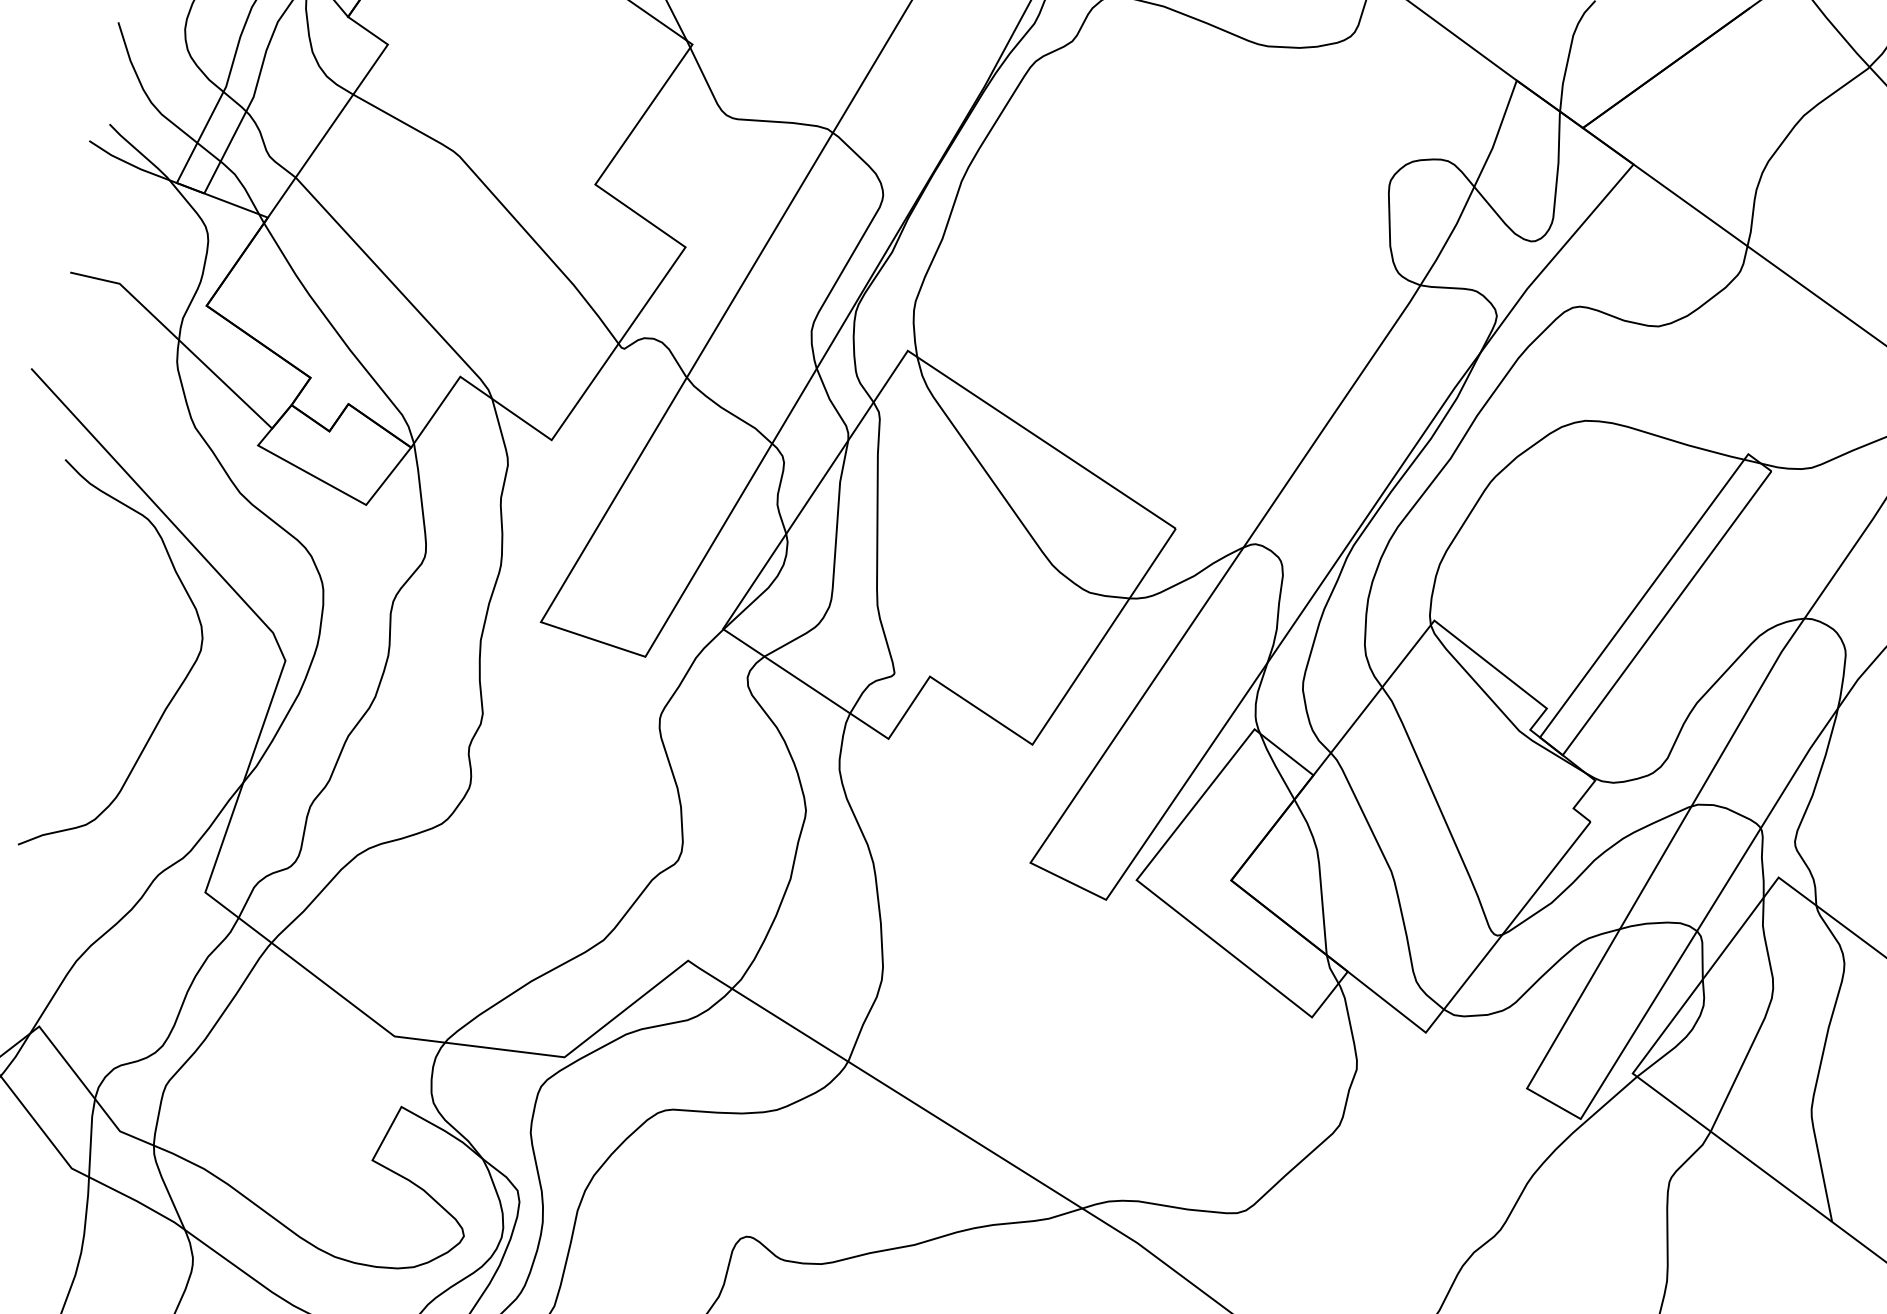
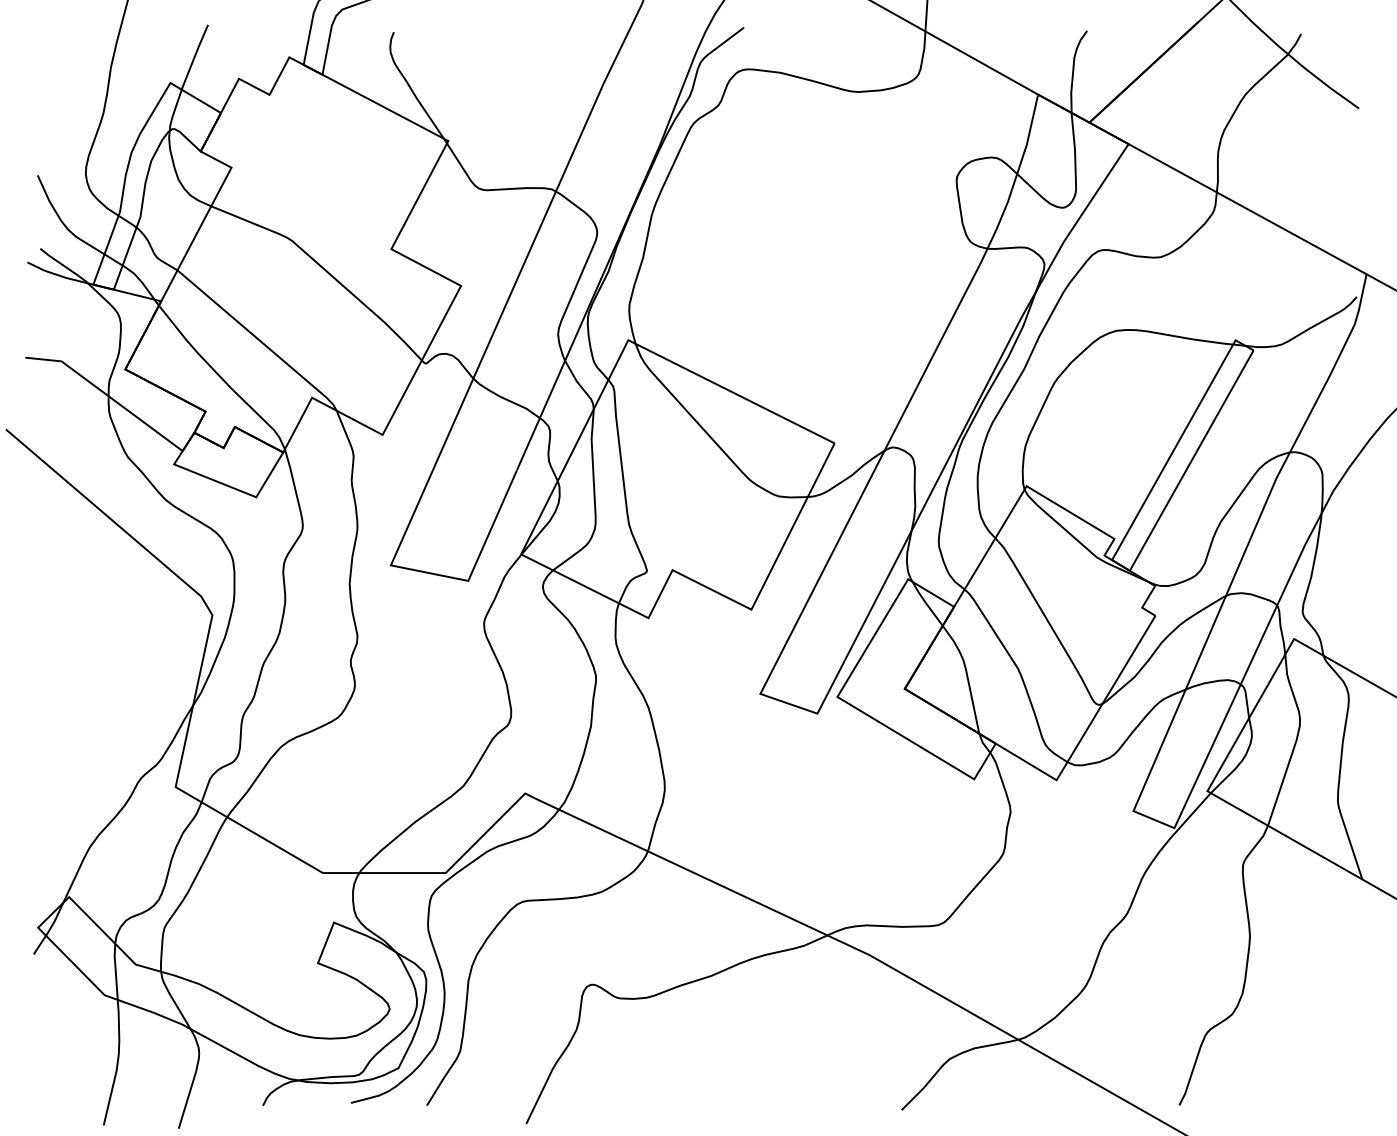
curve: (171, 697) -> (134, 651), removed

